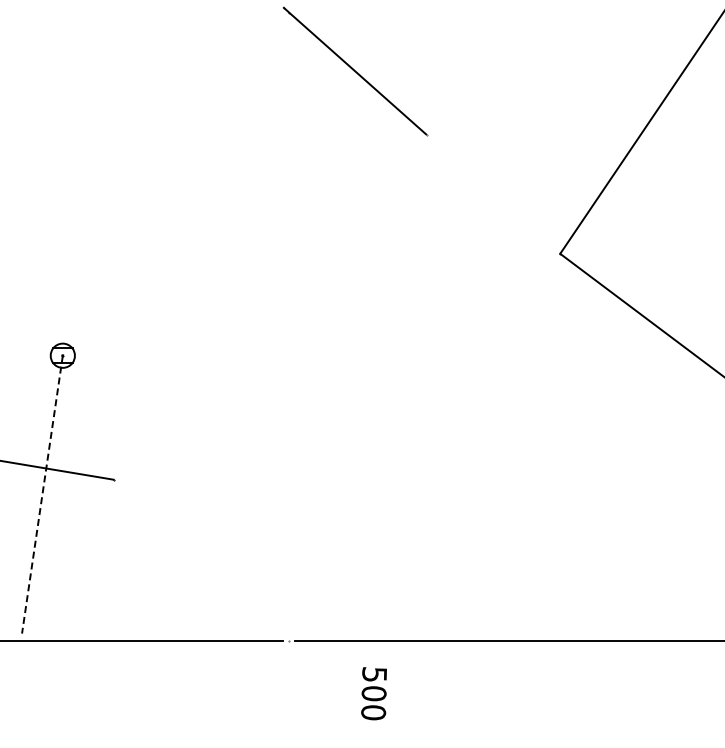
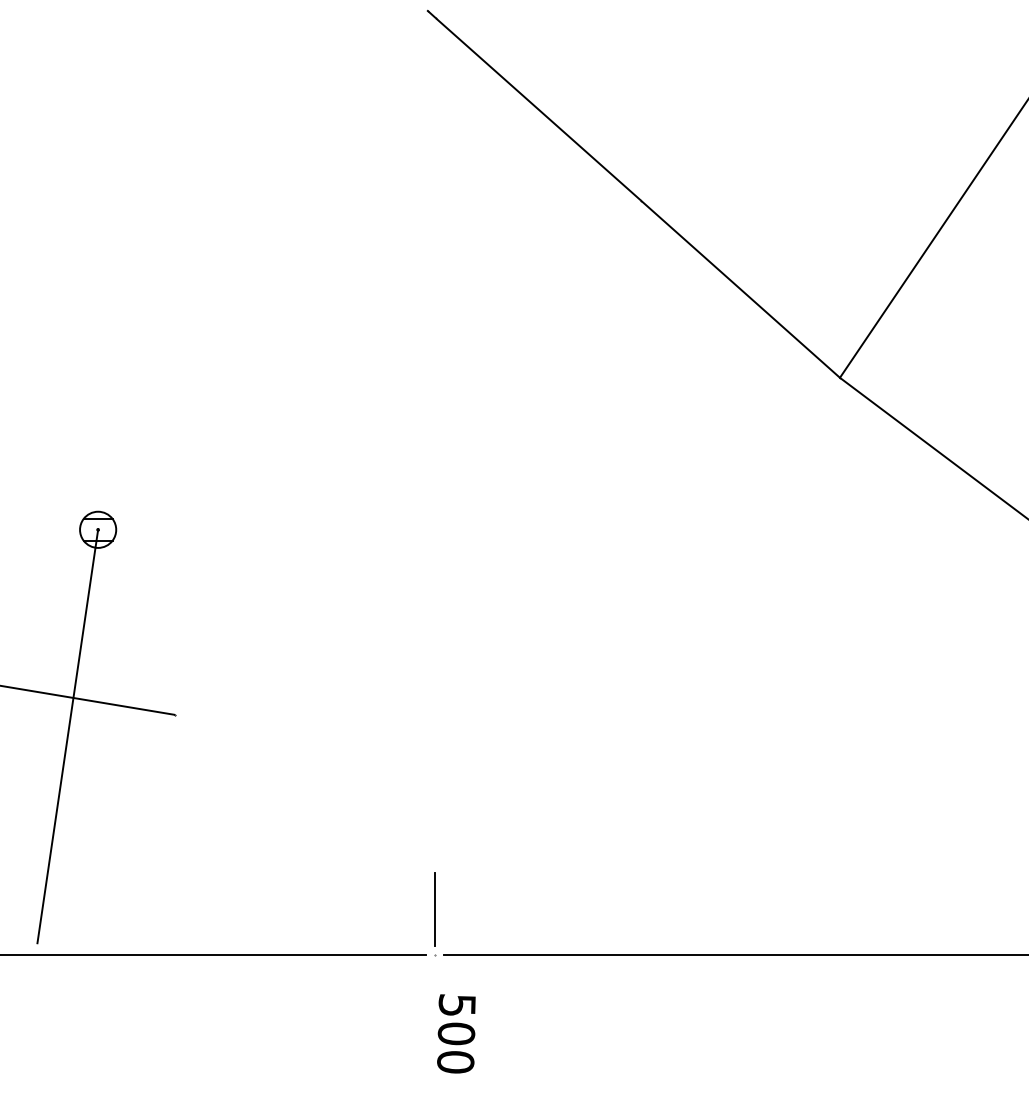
line: (493, 194) -> (740, 289), added
line: (42, 495) -> (67, 738), dashed -> solid
line: (288, 609) -> (434, 908), added
text: (373, 693) -> (455, 1033), moved

